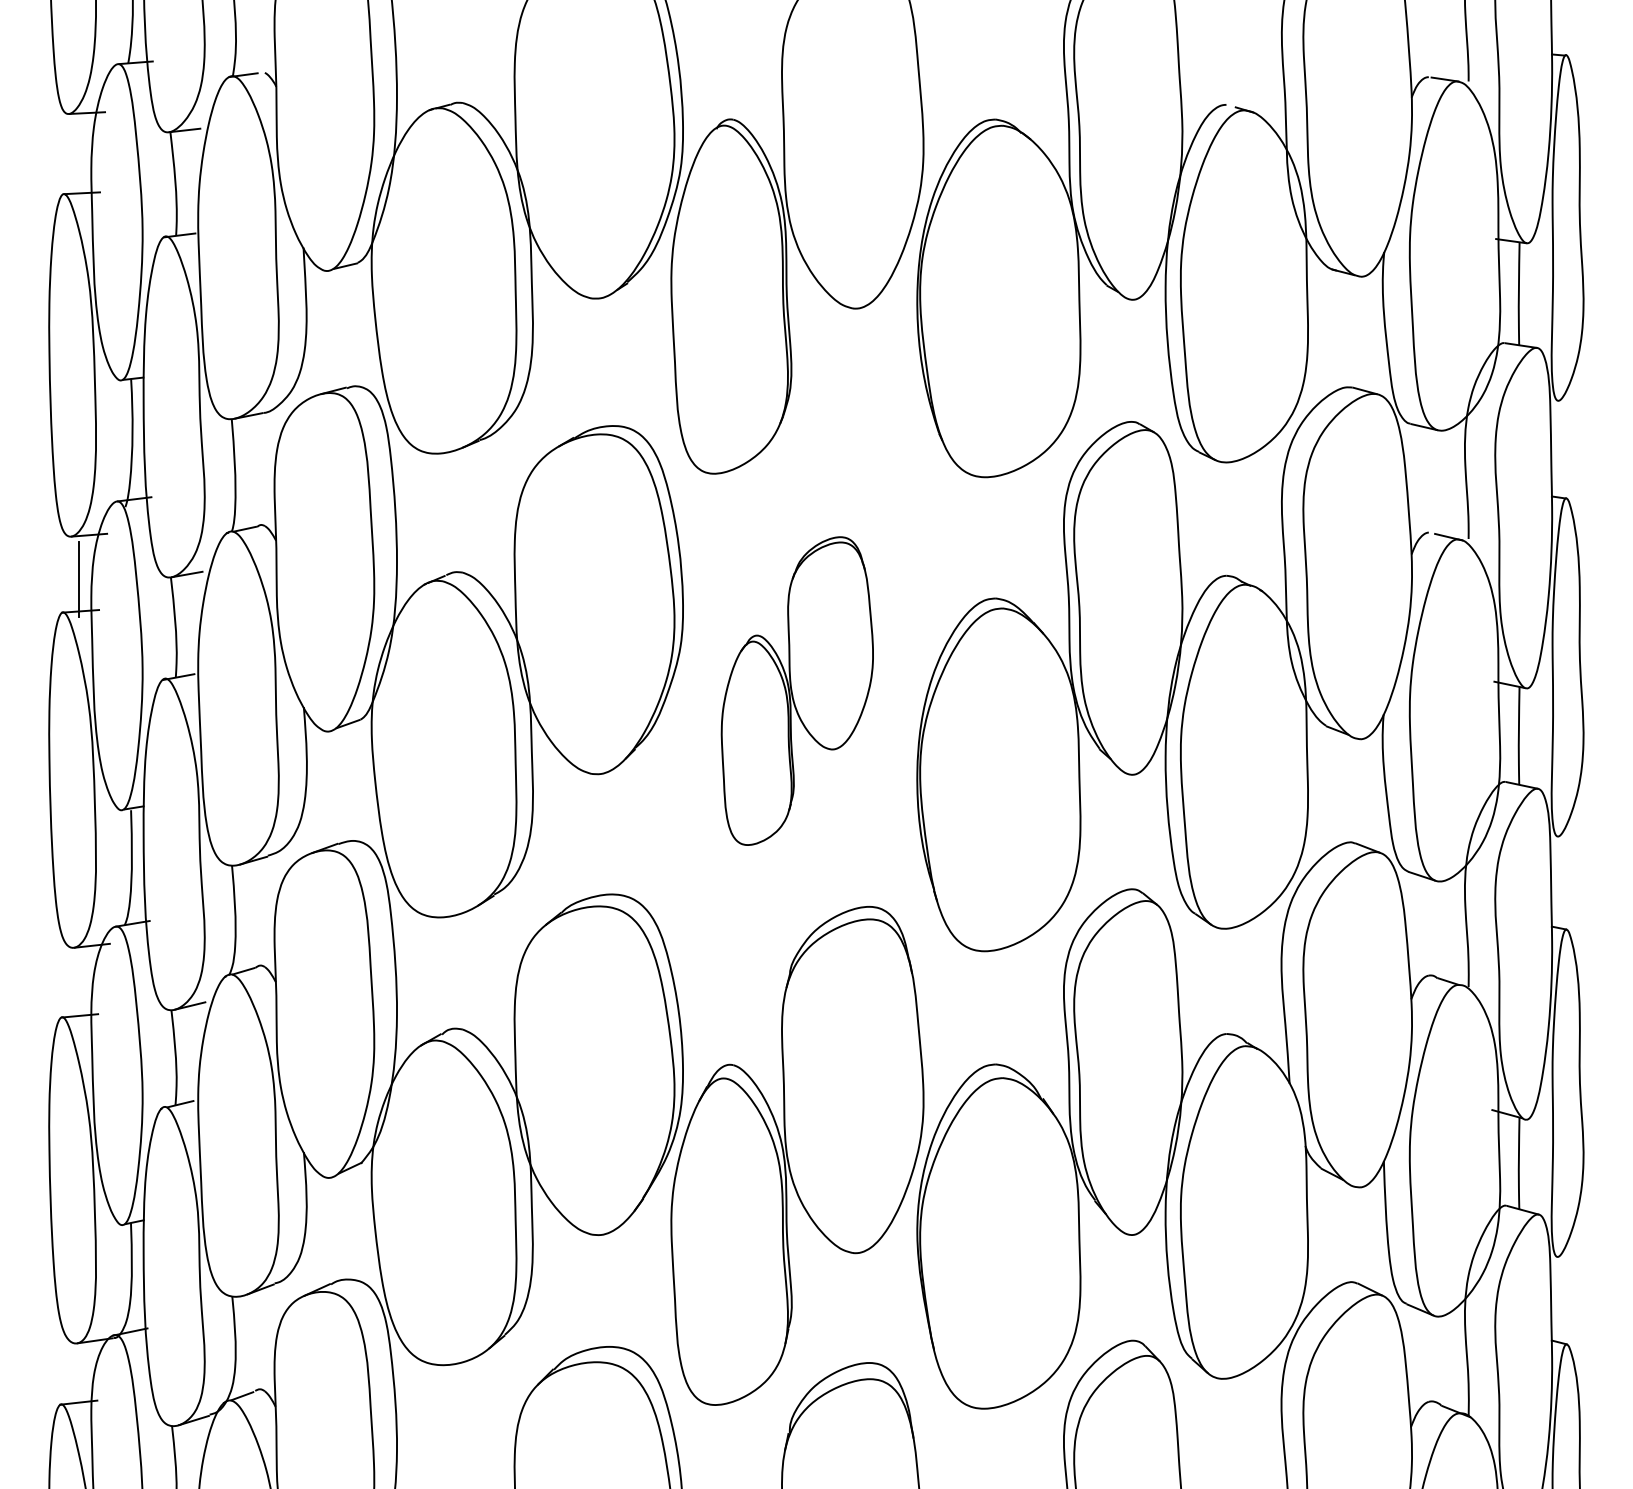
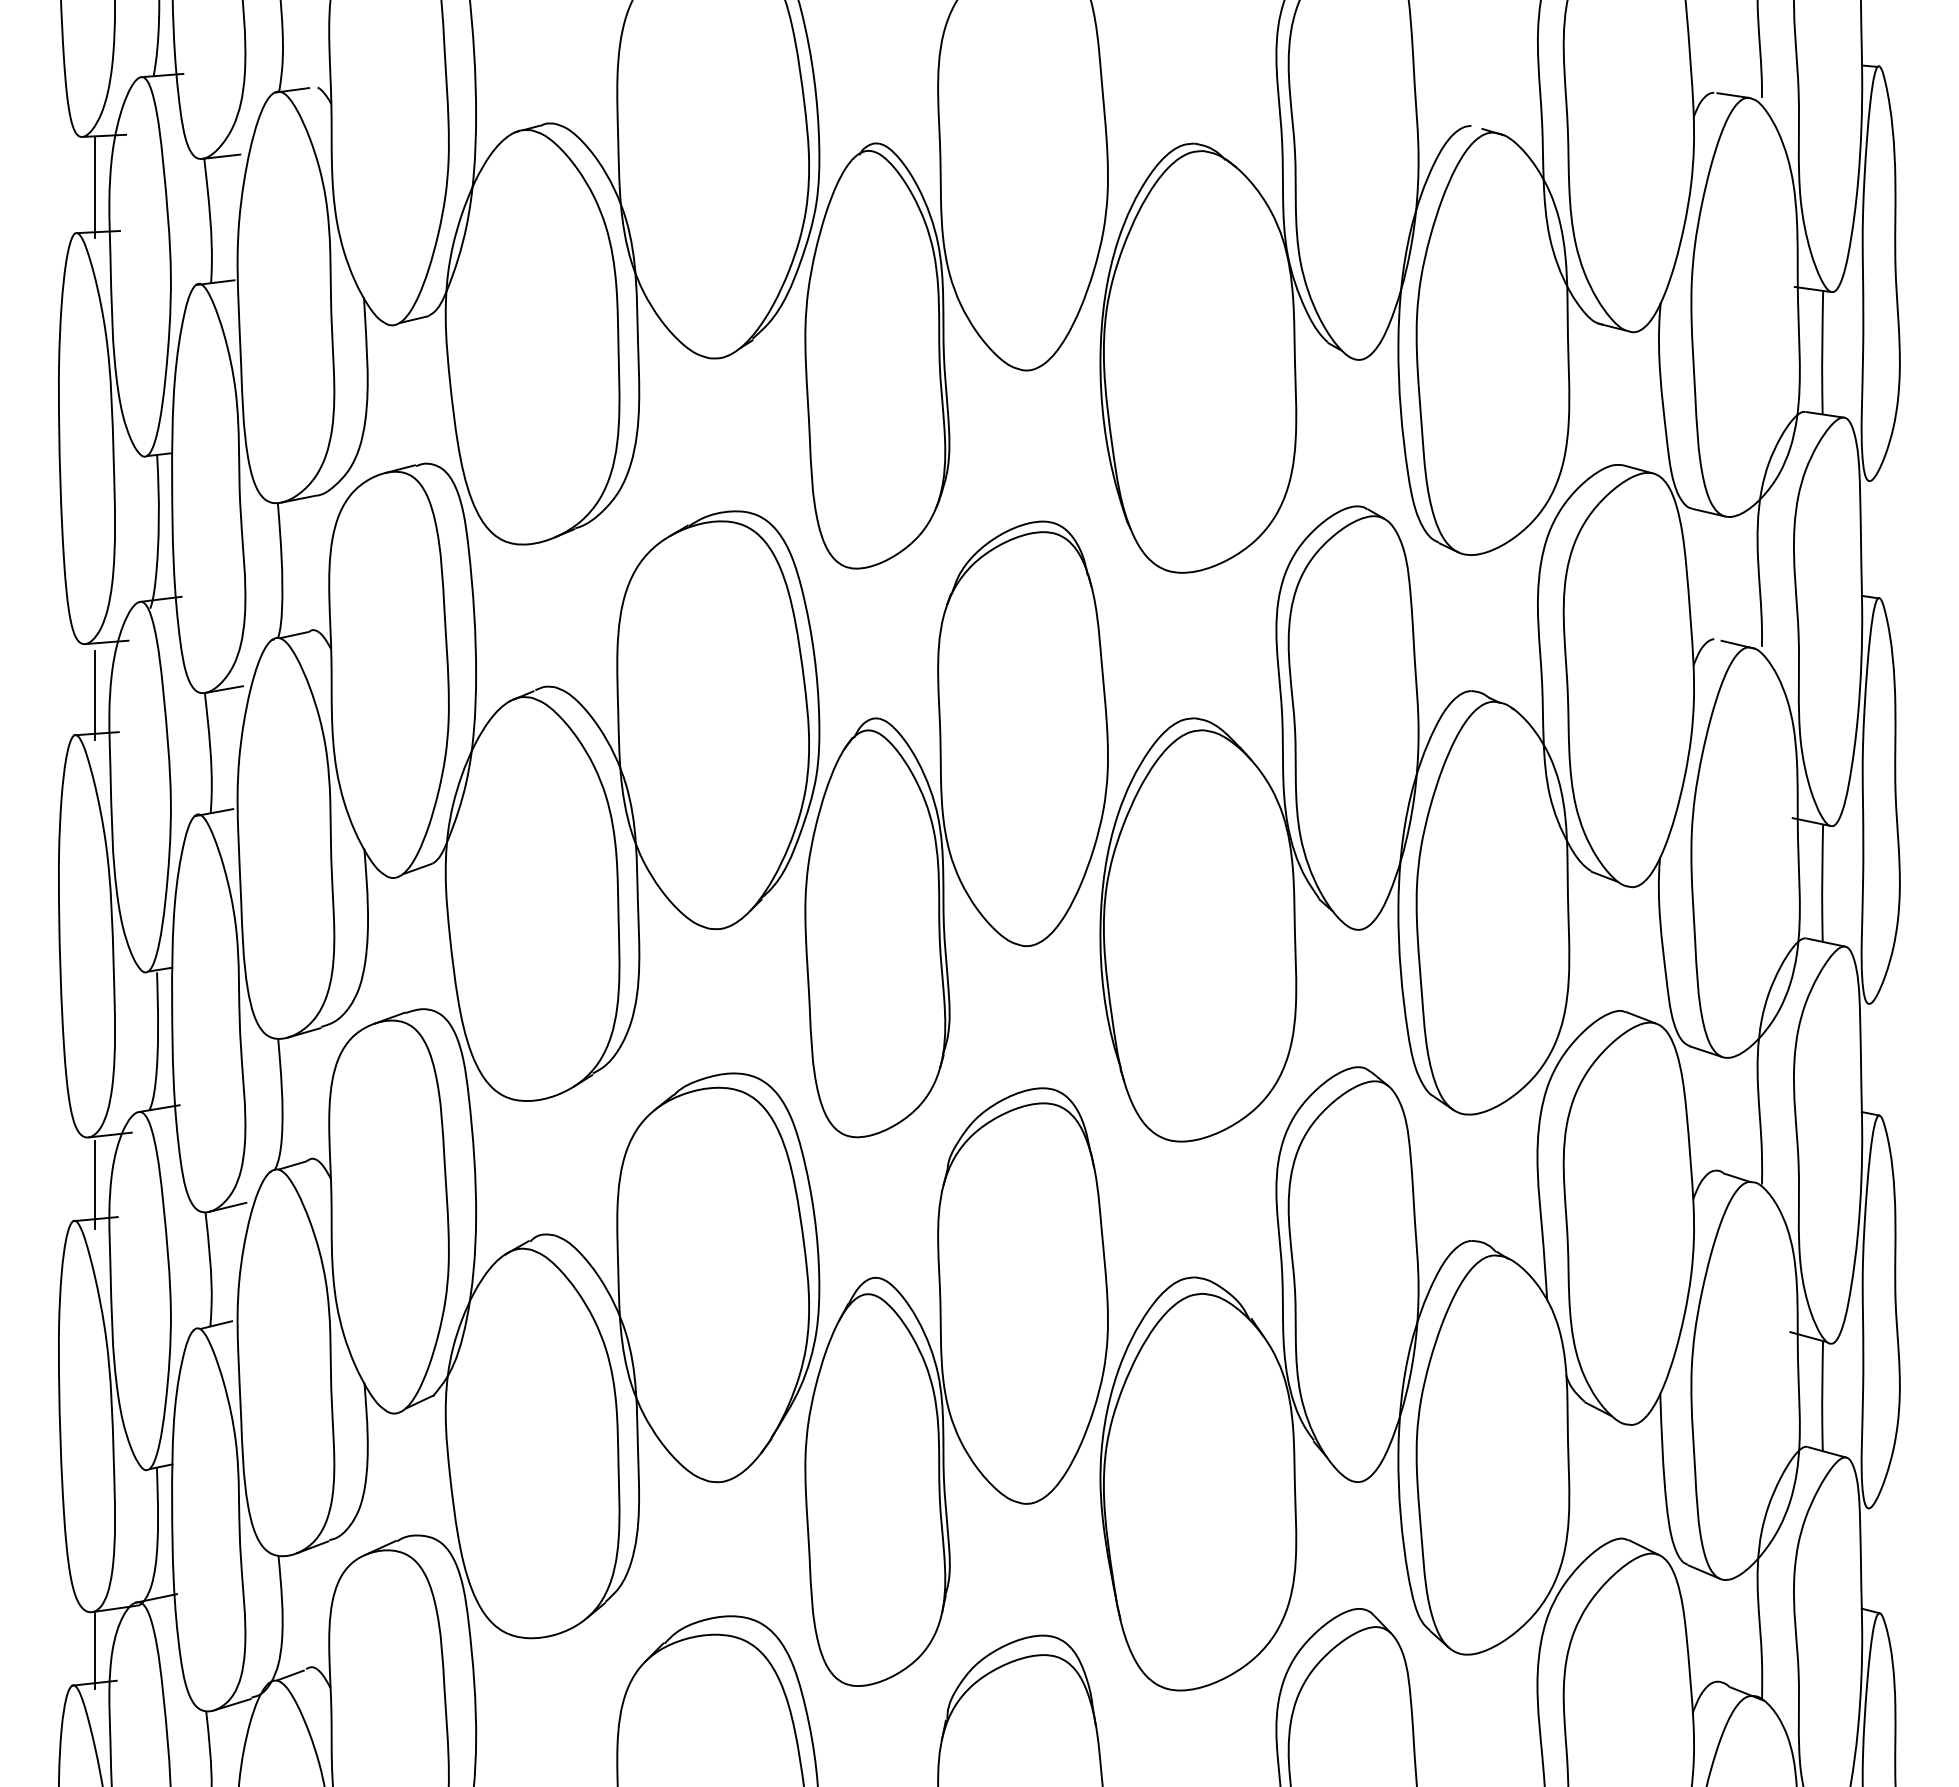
line: (79, 156) -> (95, 187), added
part: (797, 691) -> (956, 829), size x1.67
line: (79, 987) -> (95, 1184), added
line: (79, 1375) -> (95, 1650), added

